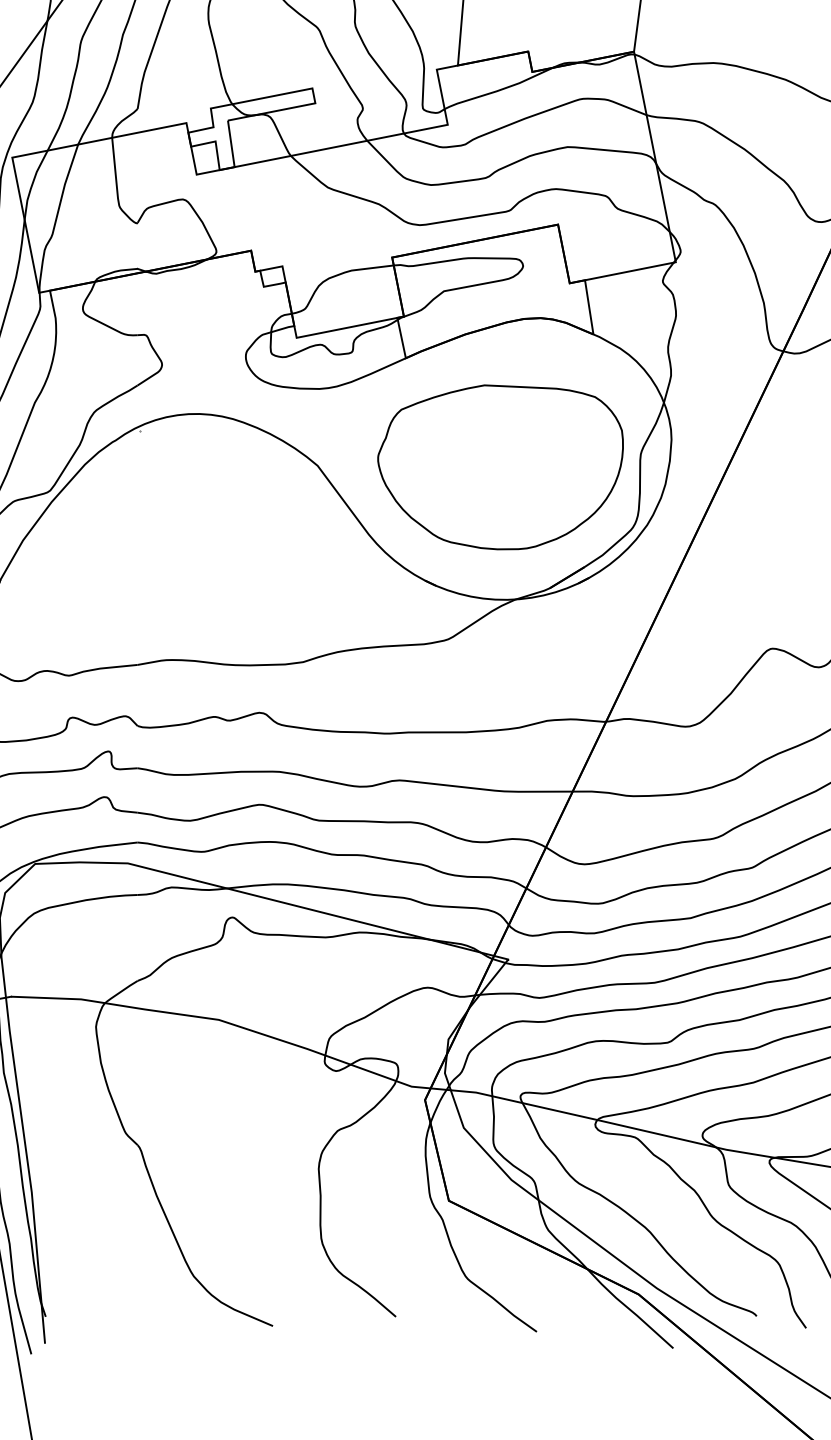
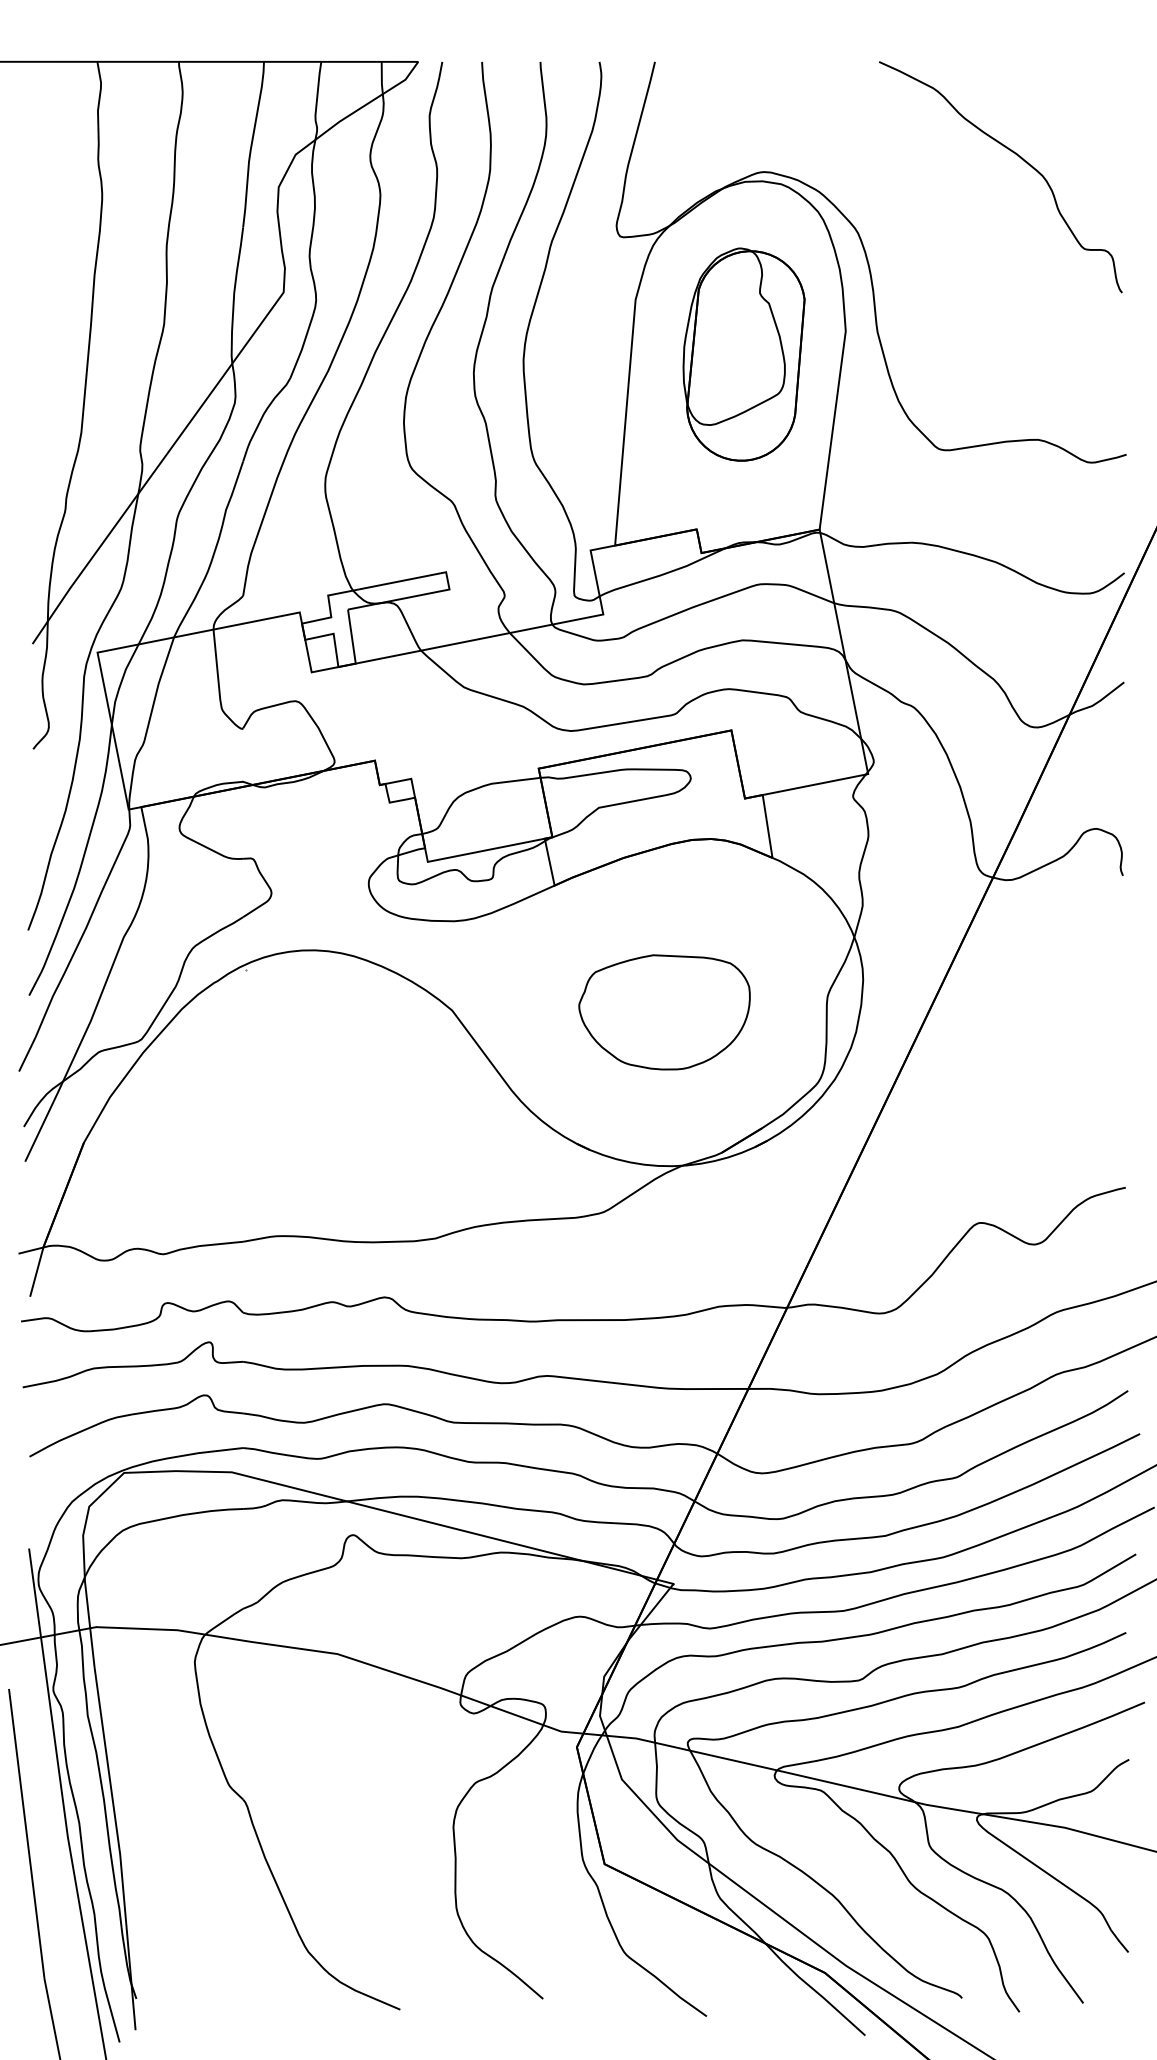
part: (500, 467) -> (664, 1012), size x0.6

